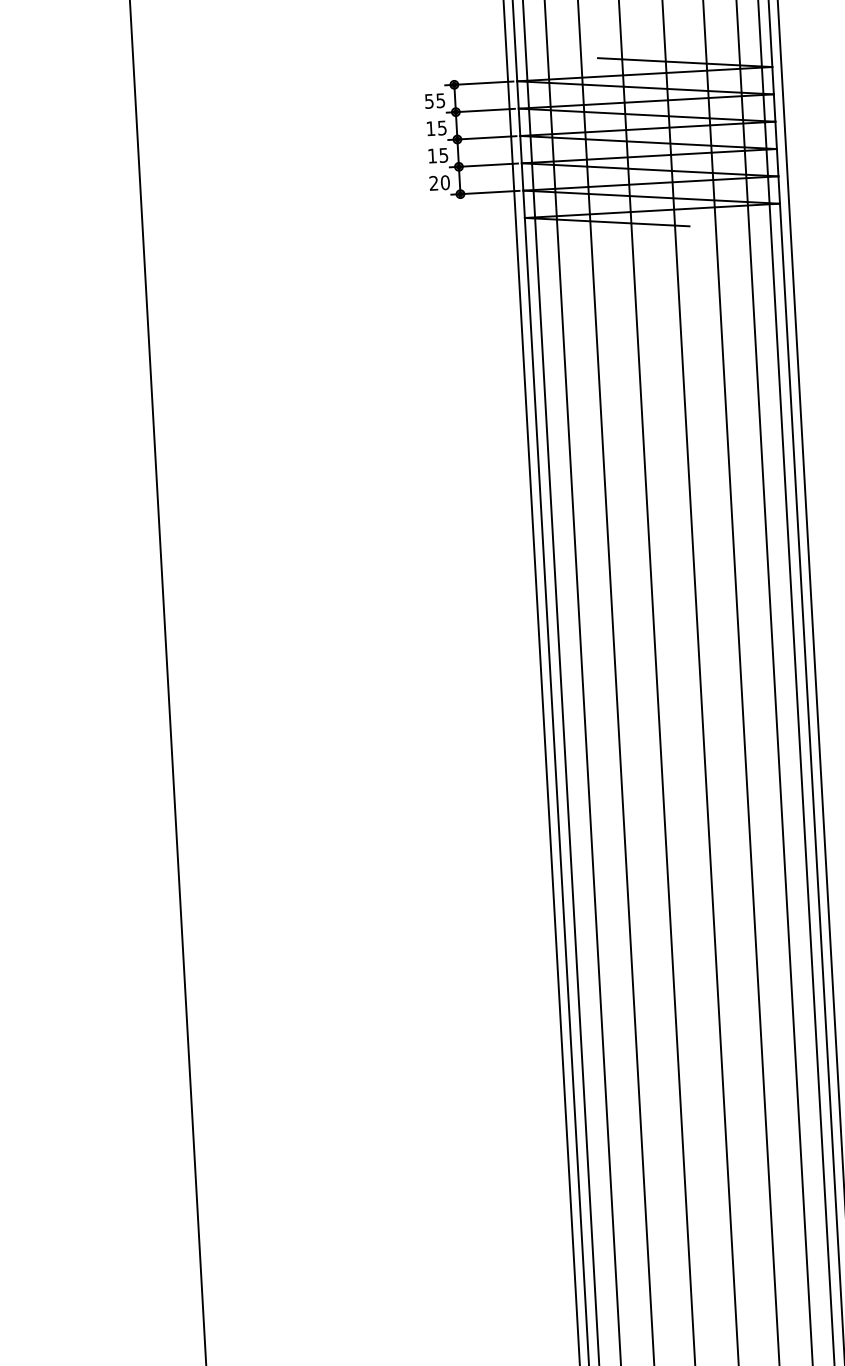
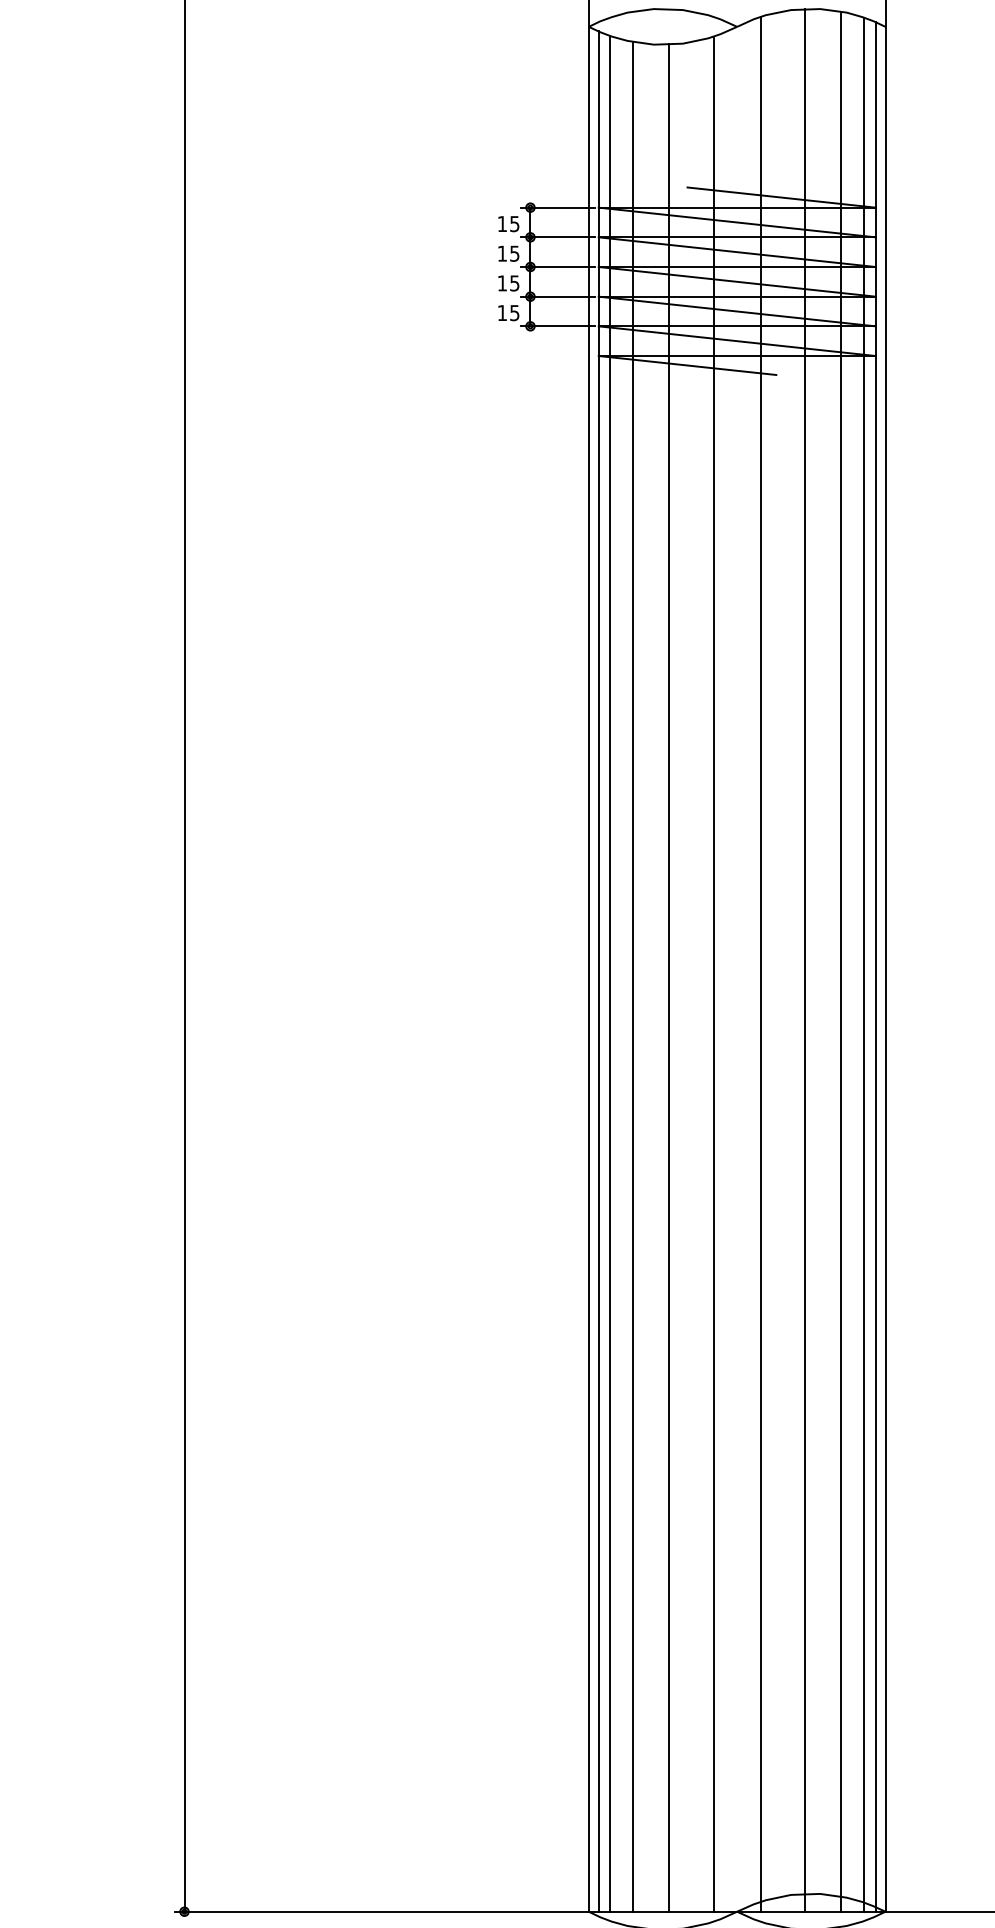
text: (428, 101) -> (501, 224), 55 -> 15
text: (439, 183) -> (508, 313), 20 -> 15

